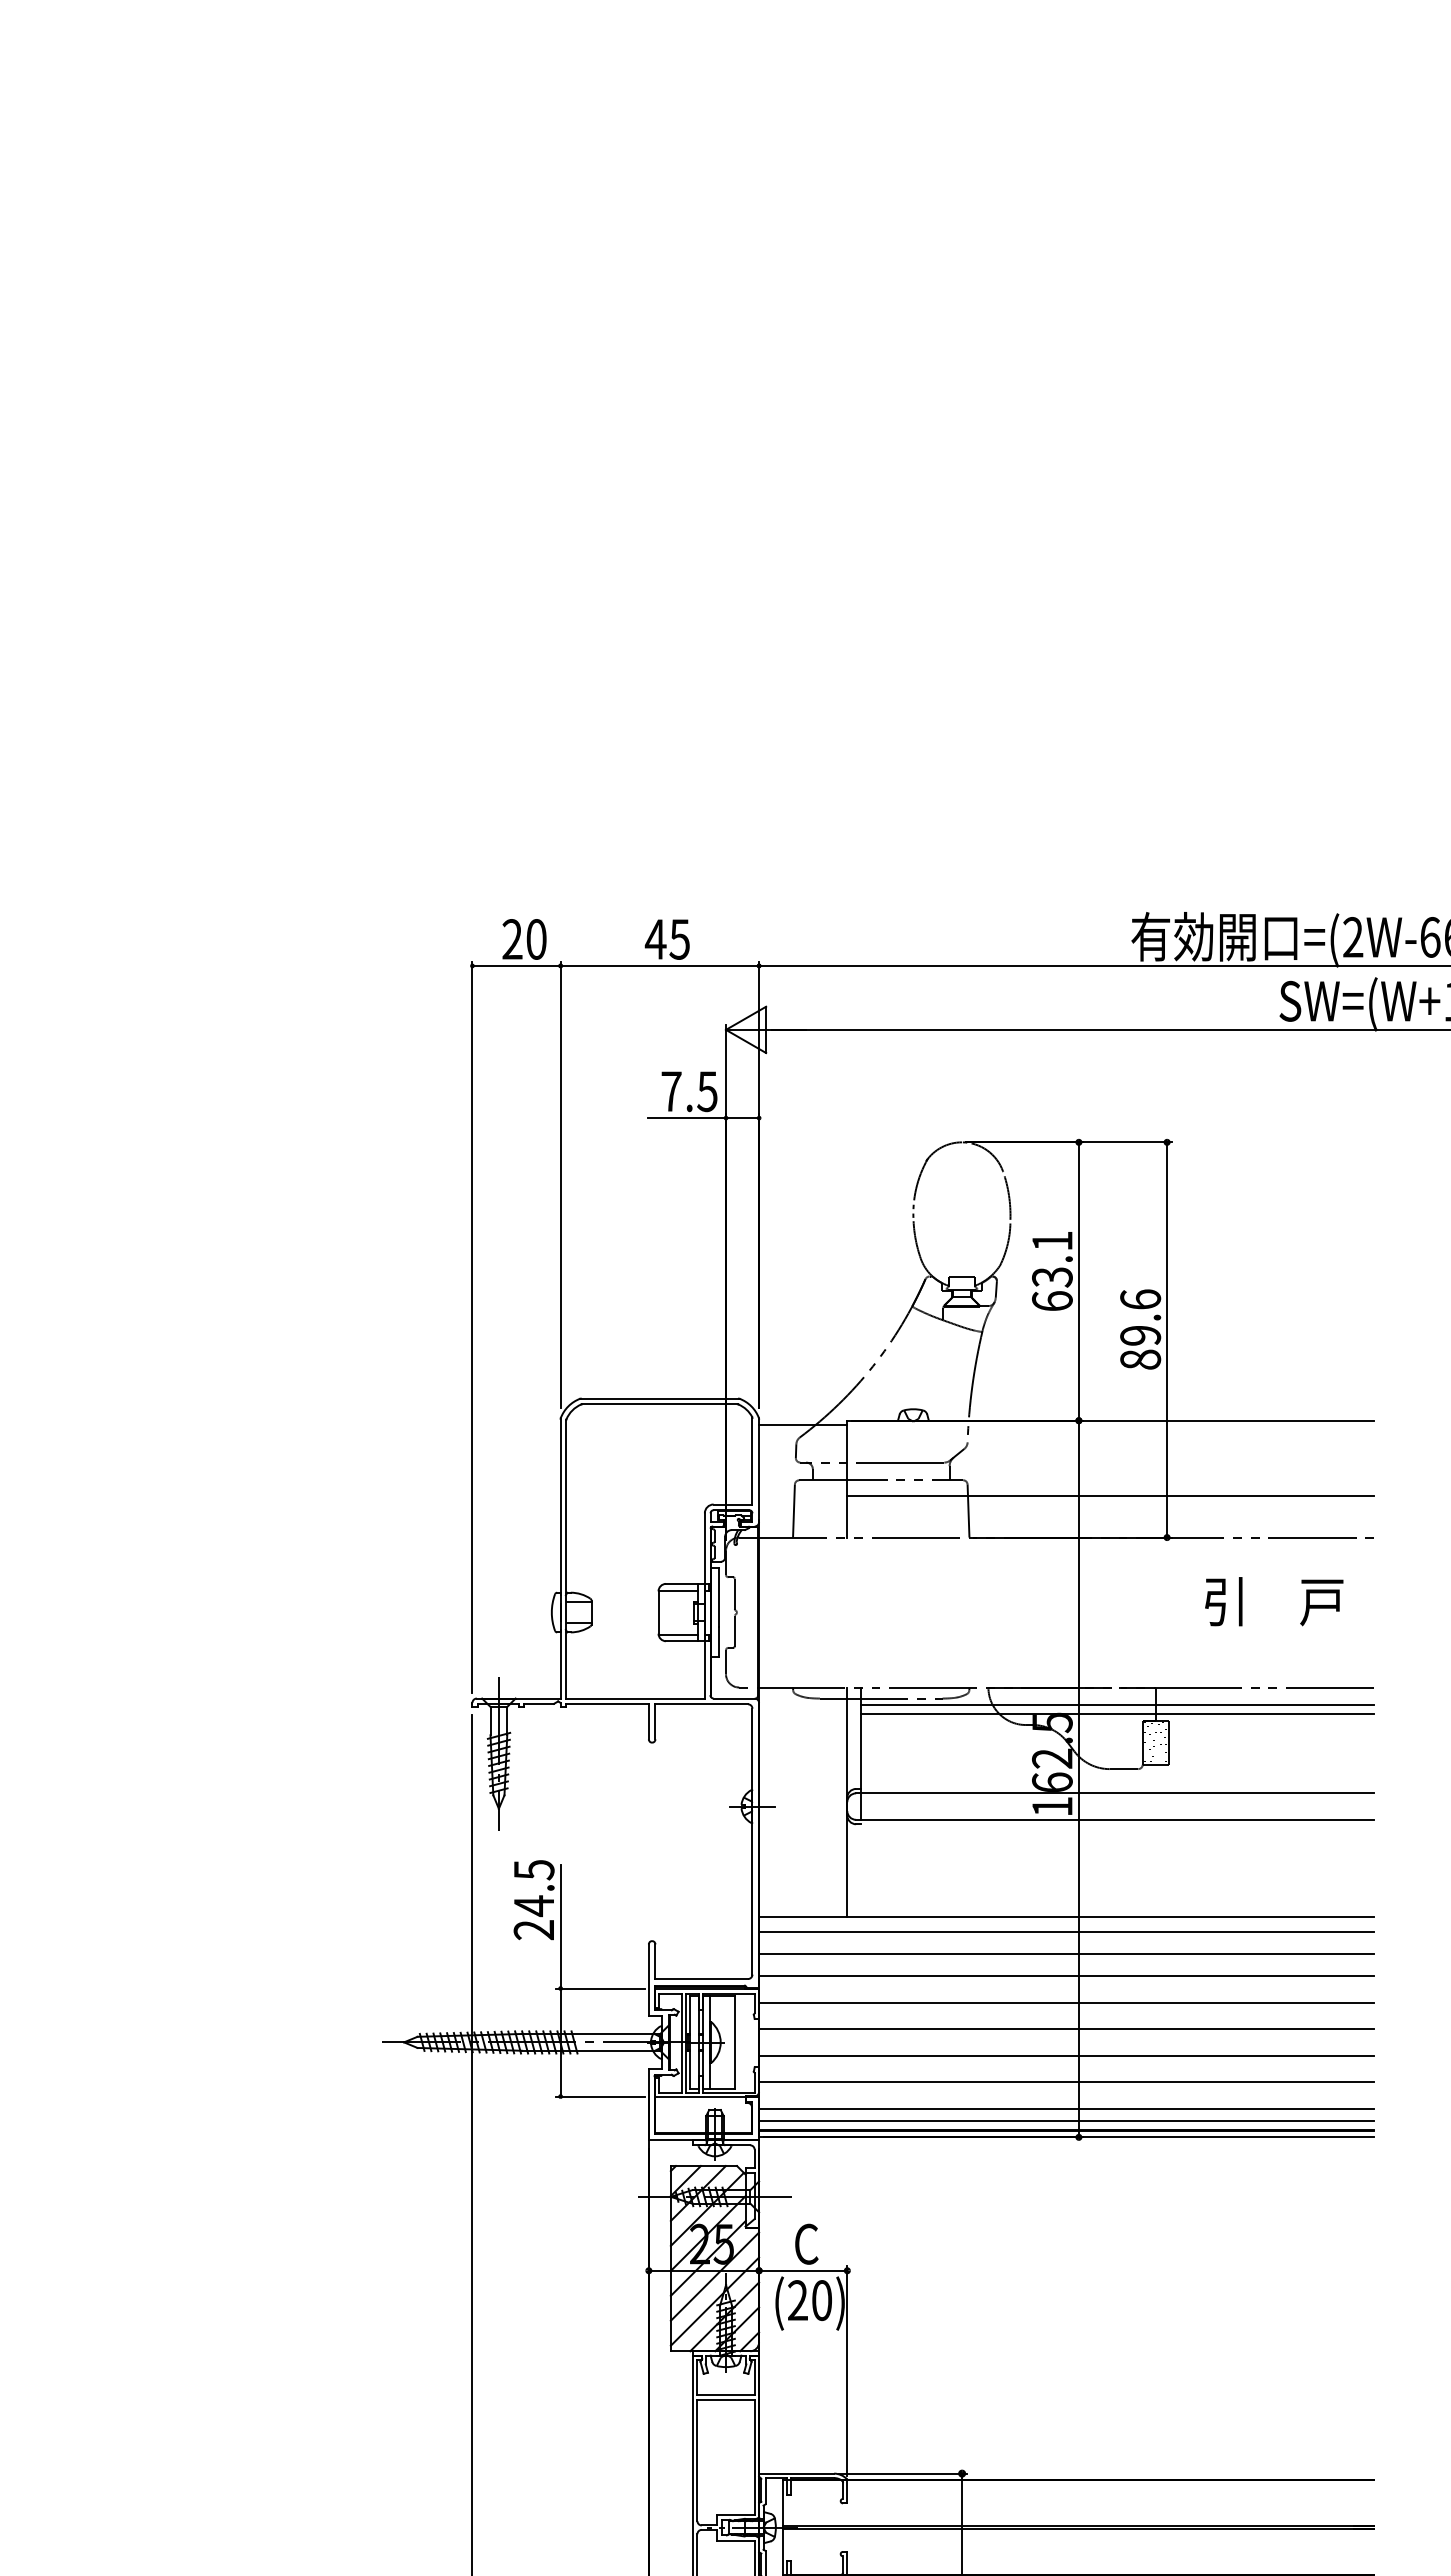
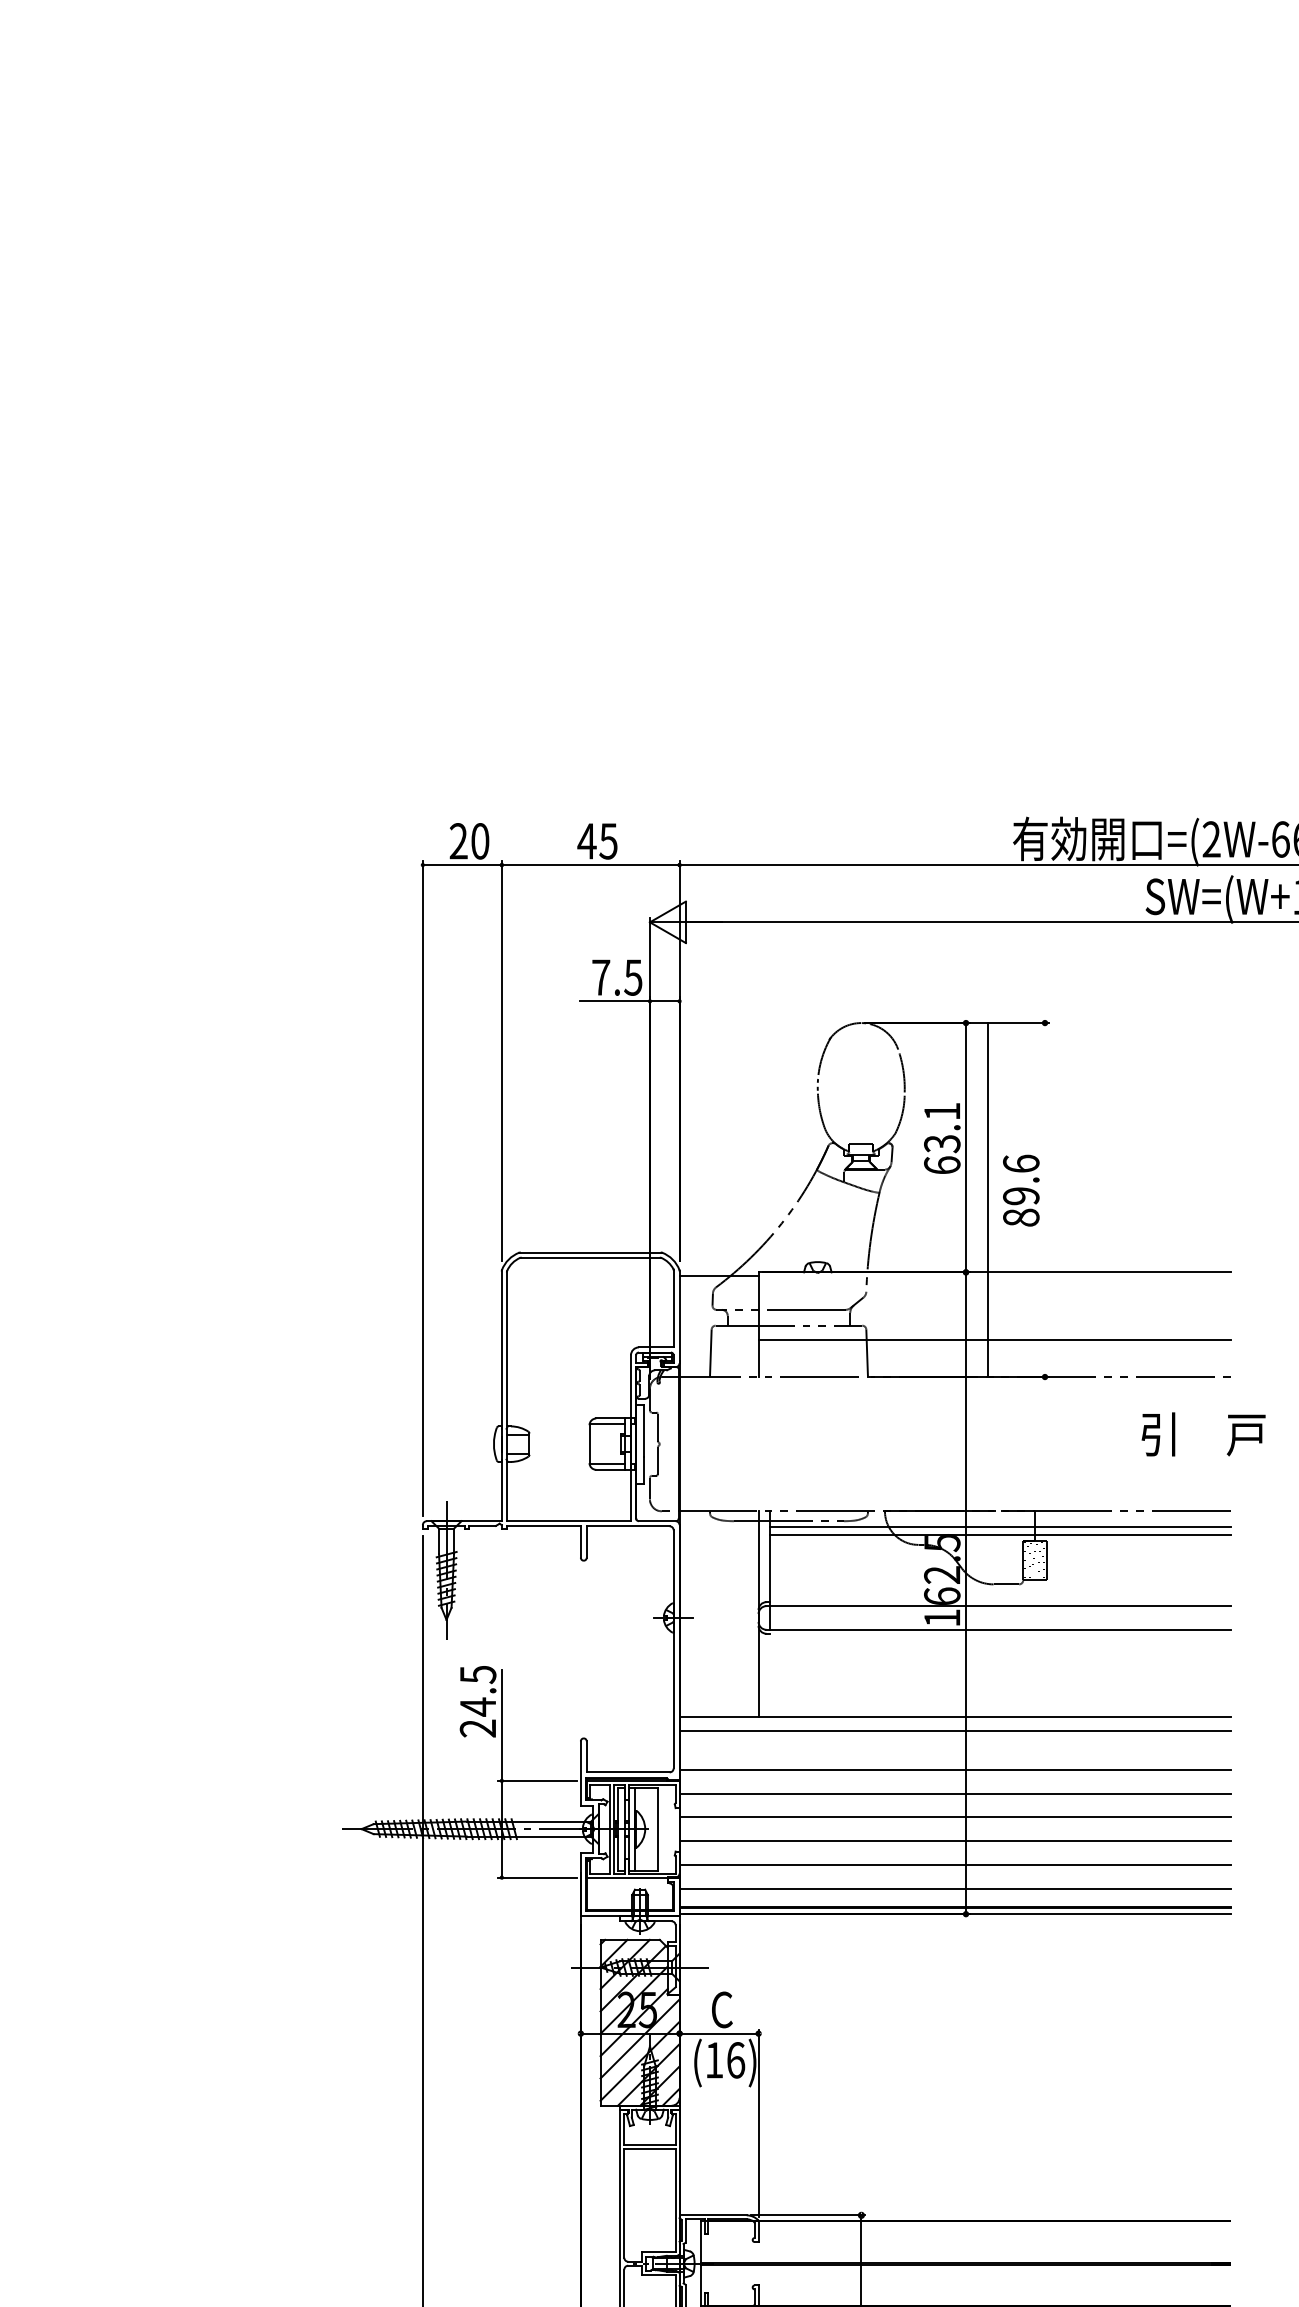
line: (1167, 1339) -> (988, 1199), moved
text: (1274, 1601) -> (1203, 1434), moved
line: (1066, 1954) -> (954, 1750), removed
line: (1066, 2121) -> (954, 1899), removed
text: (810, 2300) -> (725, 2060), (20) -> (16)

